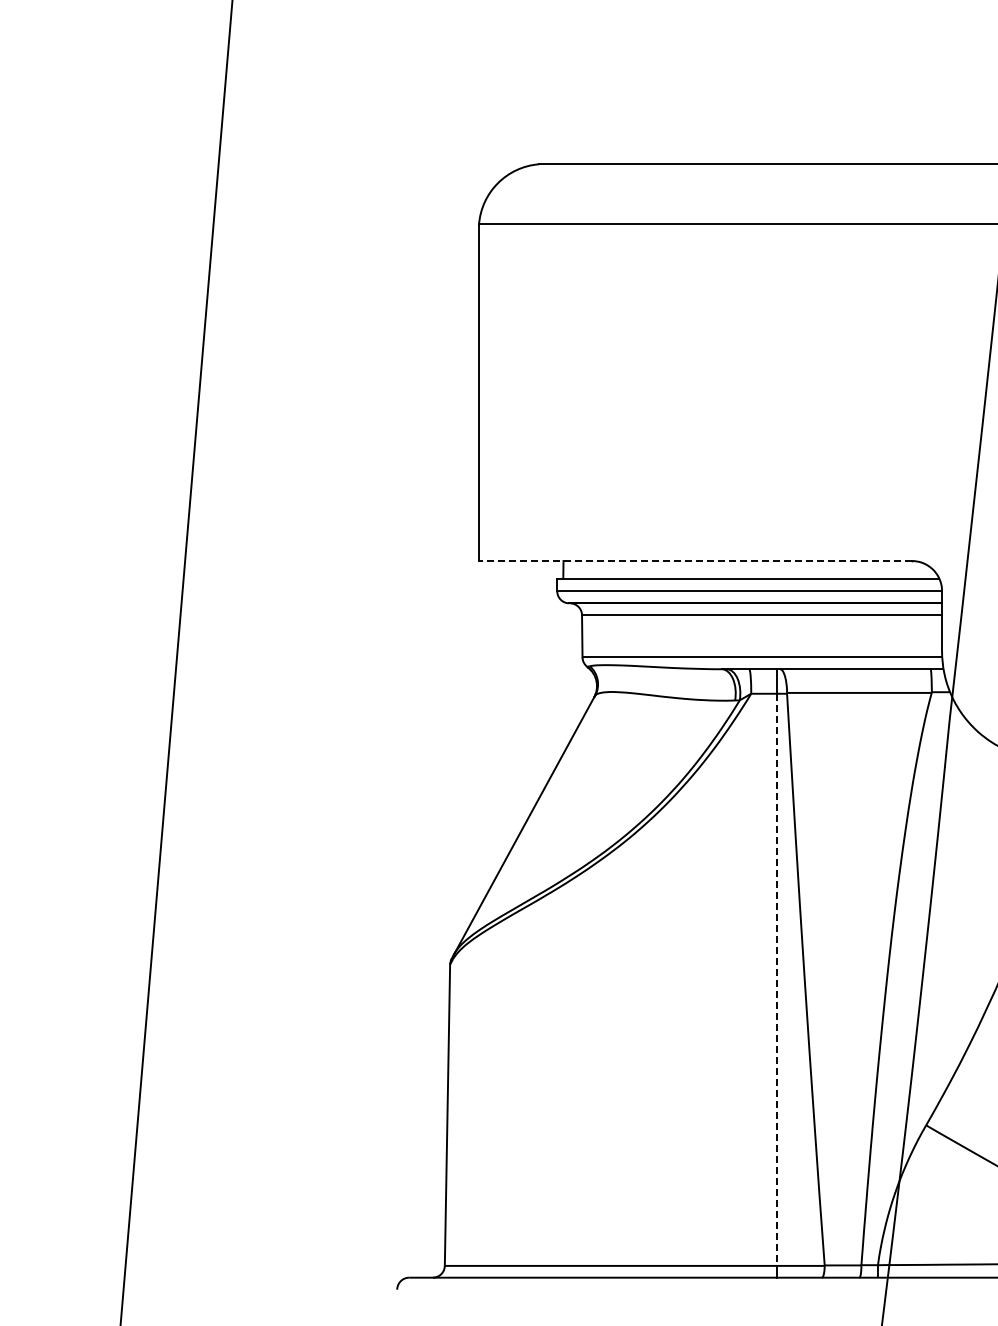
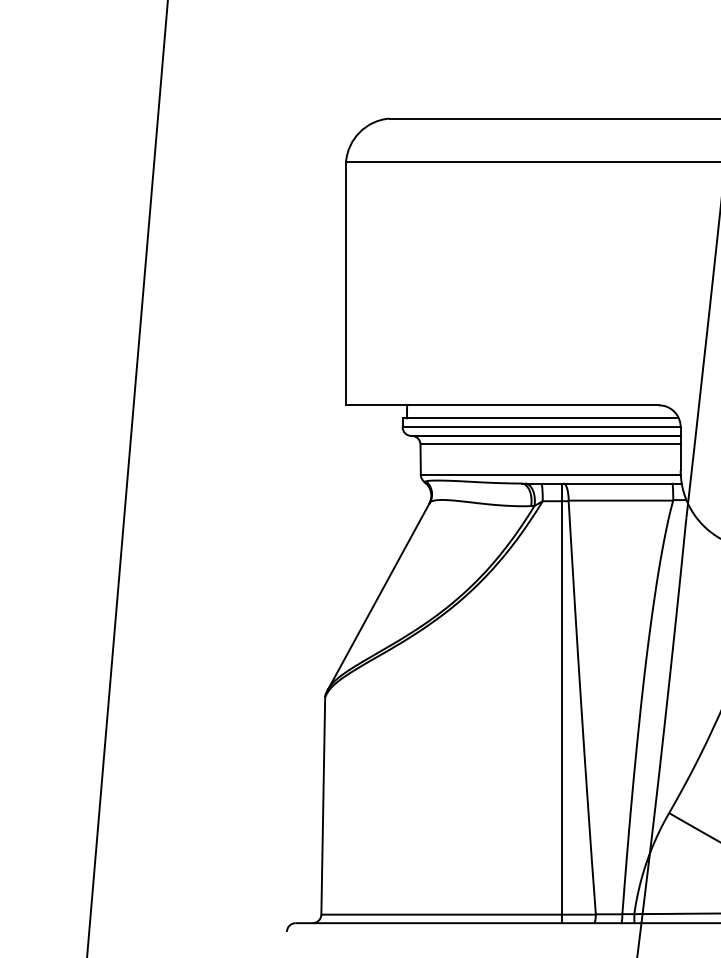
line: (695, 561) -> (502, 405), dashed -> solid
line: (777, 980) -> (561, 708), dashed -> solid

